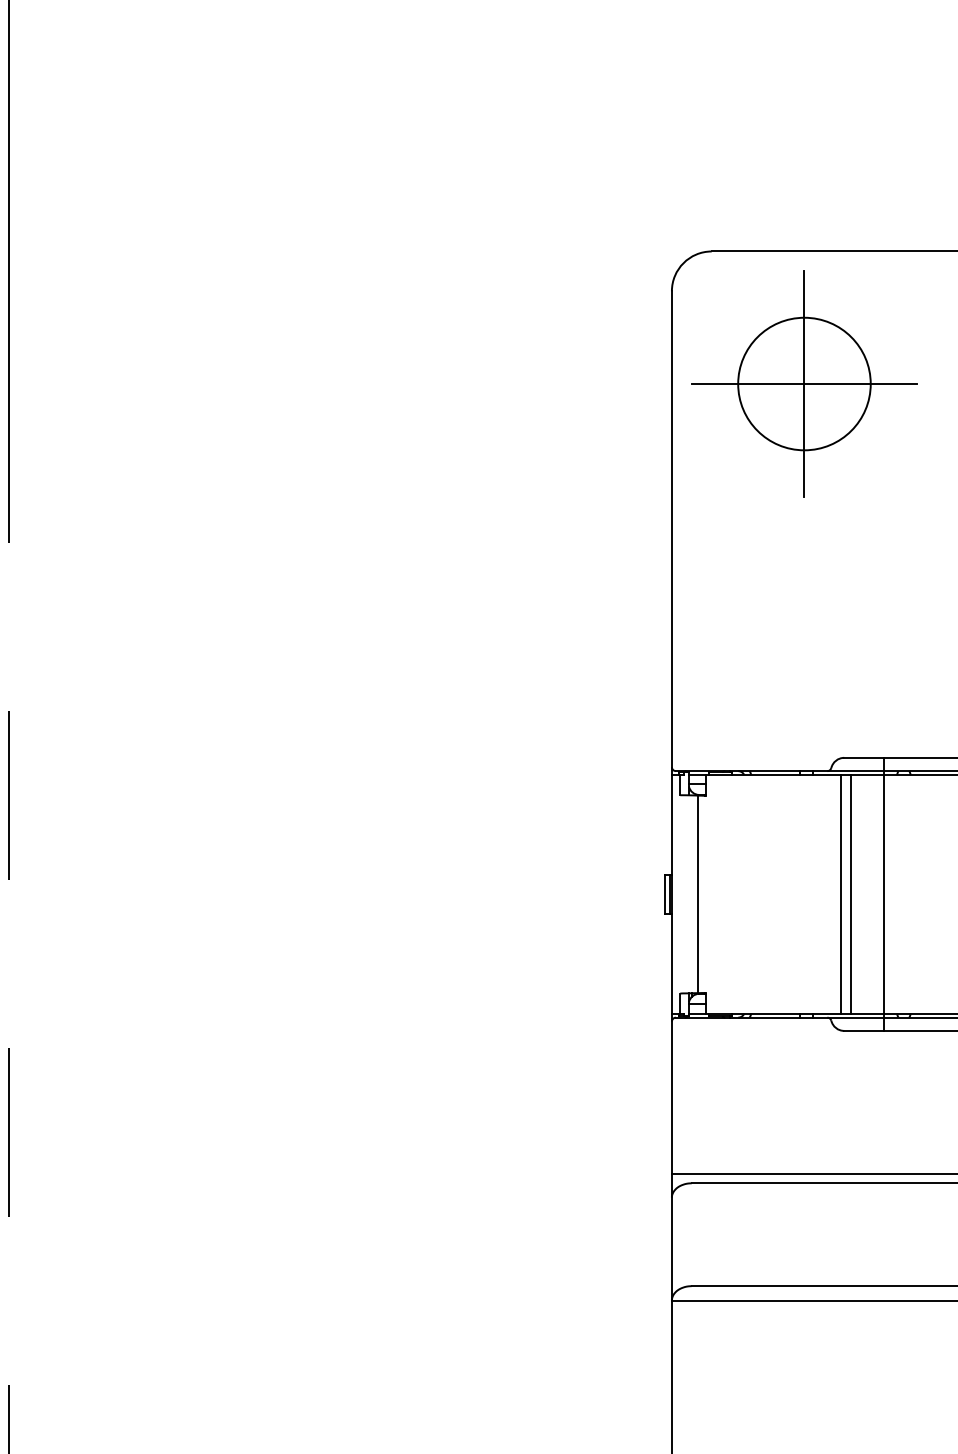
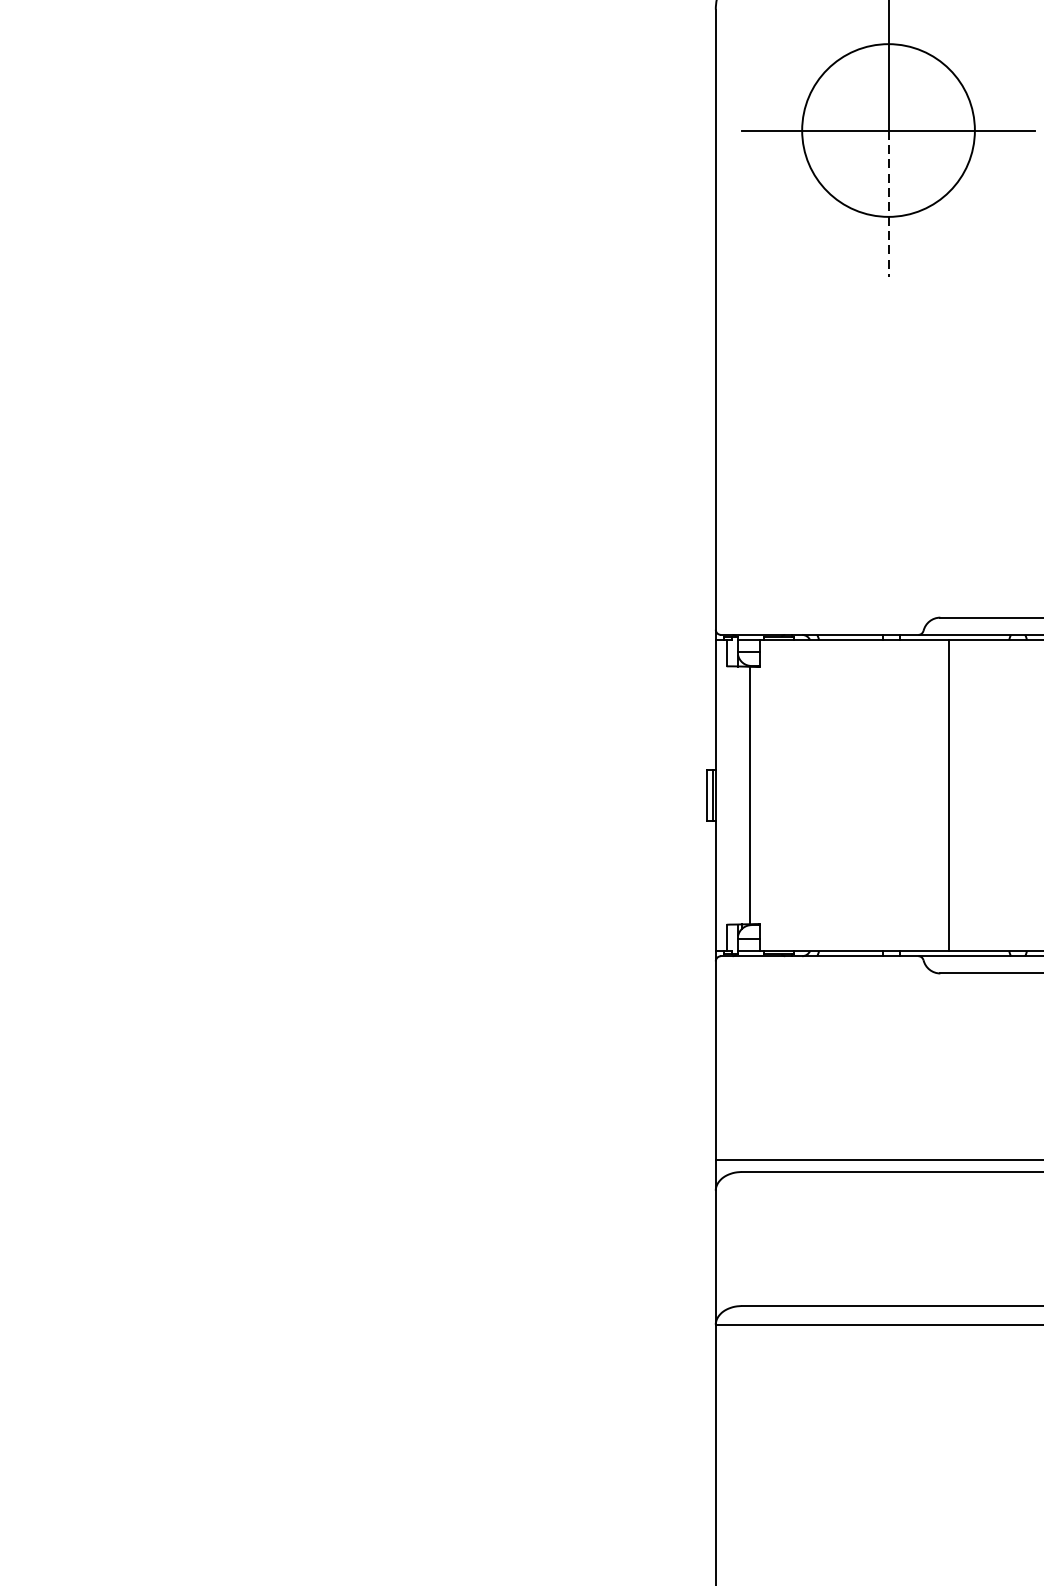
line: (804, 440) -> (888, 204), solid -> dashed
line: (884, 893) -> (992, 794), removed
line: (840, 894) -> (935, 795), removed

